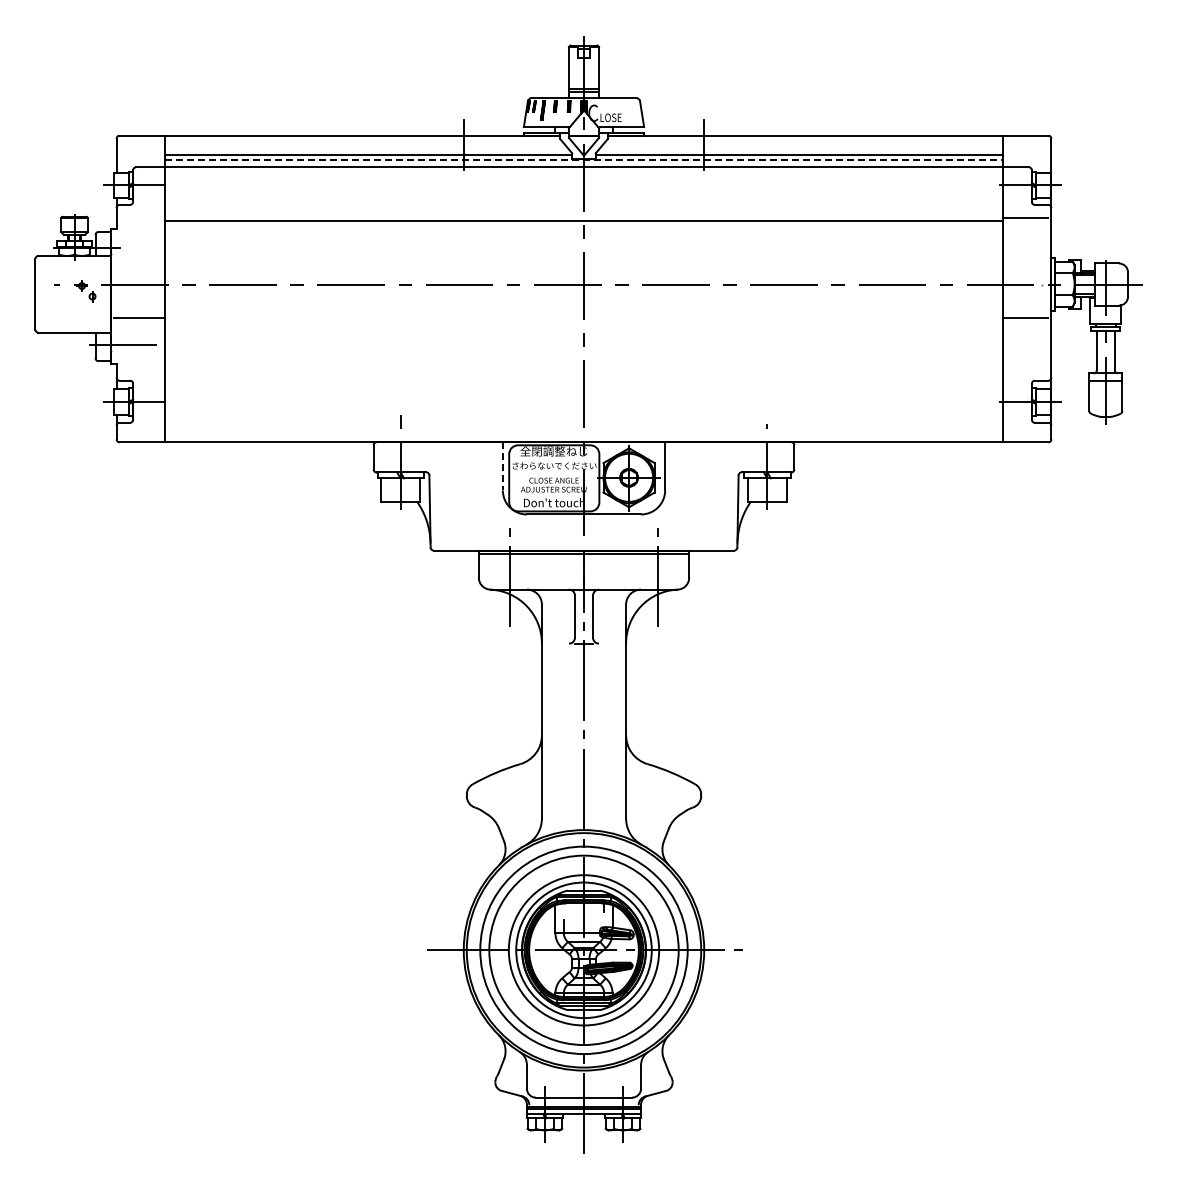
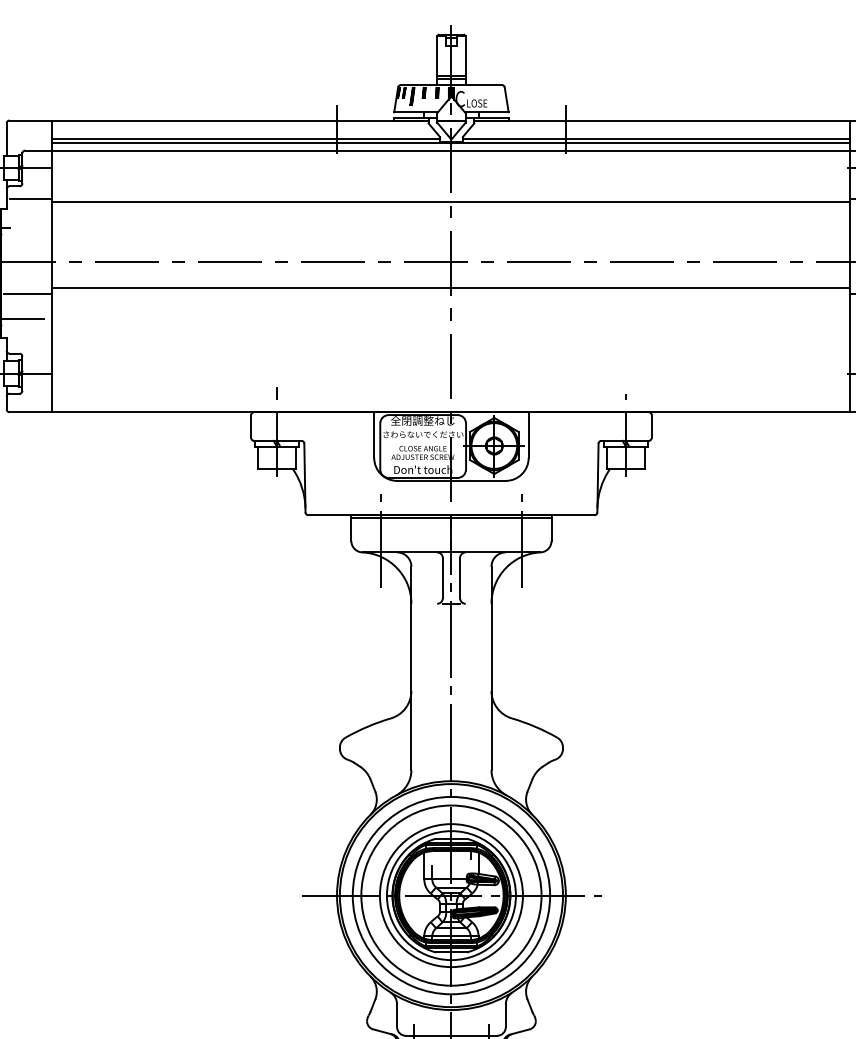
line: (584, 159) -> (451, 143), dashed -> solid
line: (141, 217) -> (30, 198), added
line: (583, 311) -> (450, 287), added
line: (502, 466) -> (373, 435), dashed -> solid

